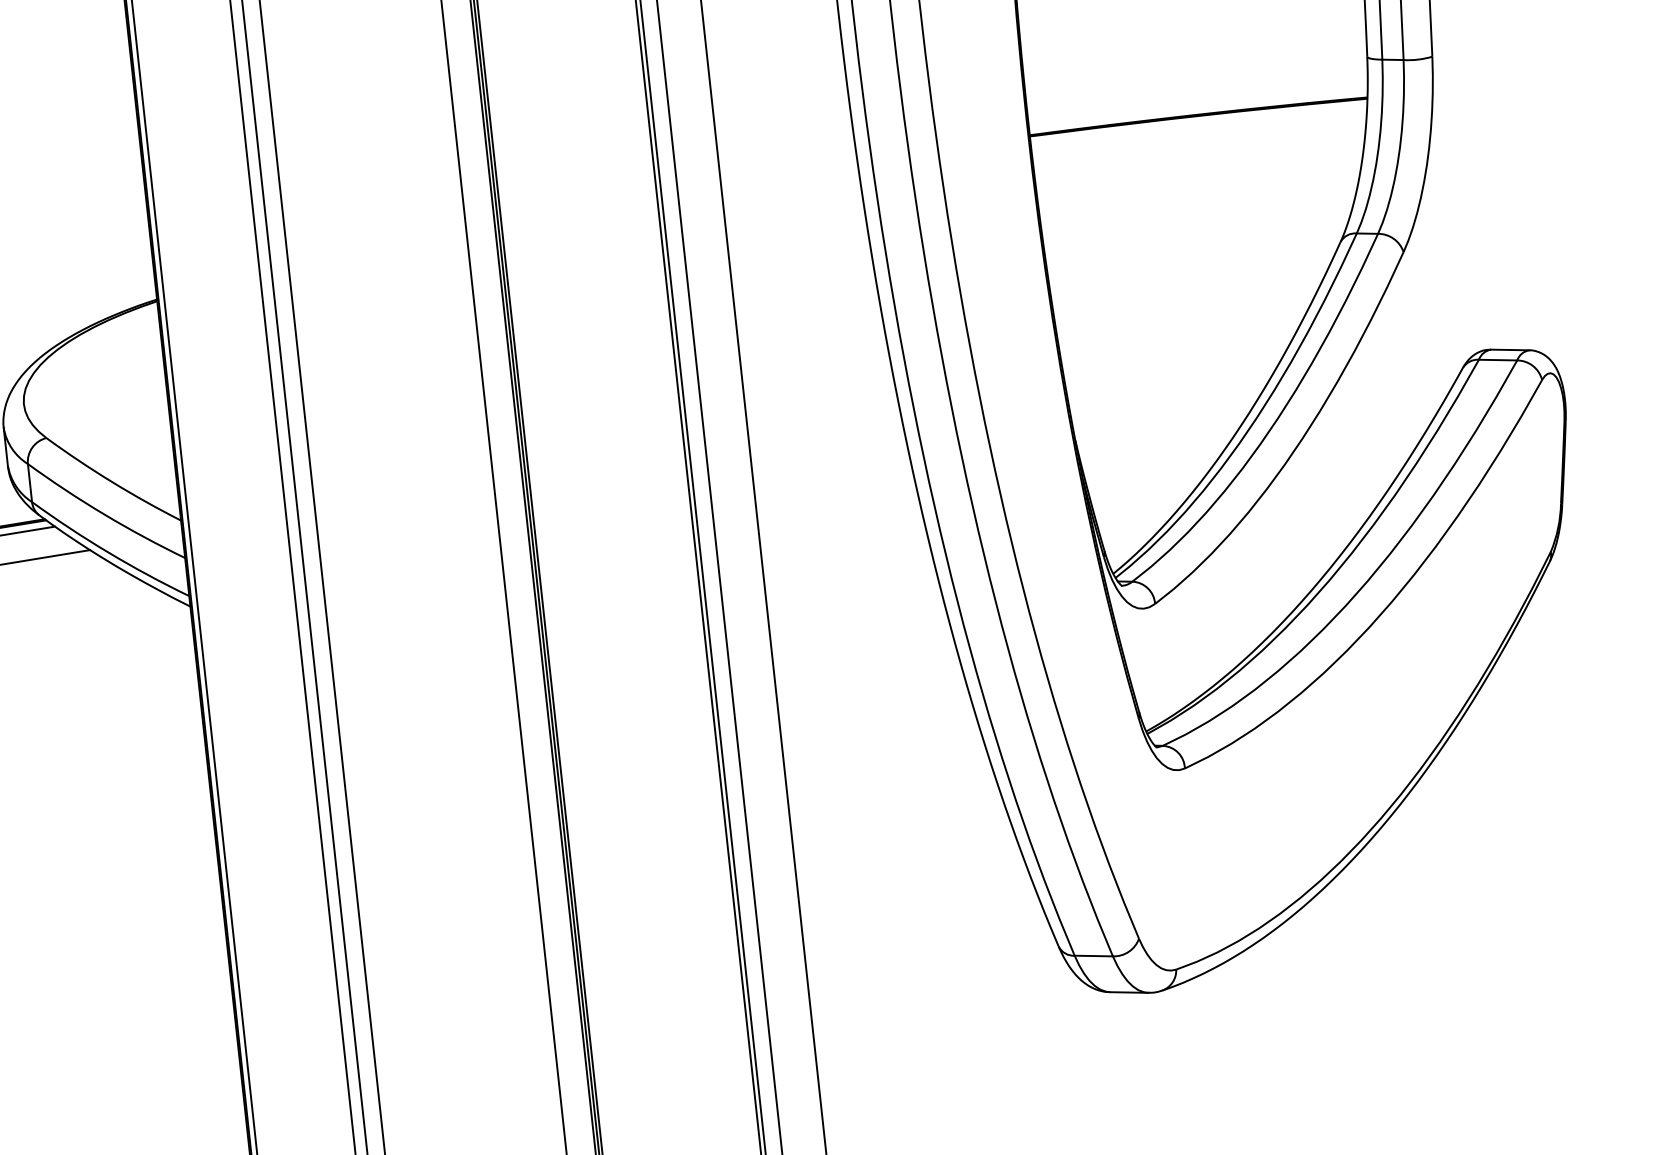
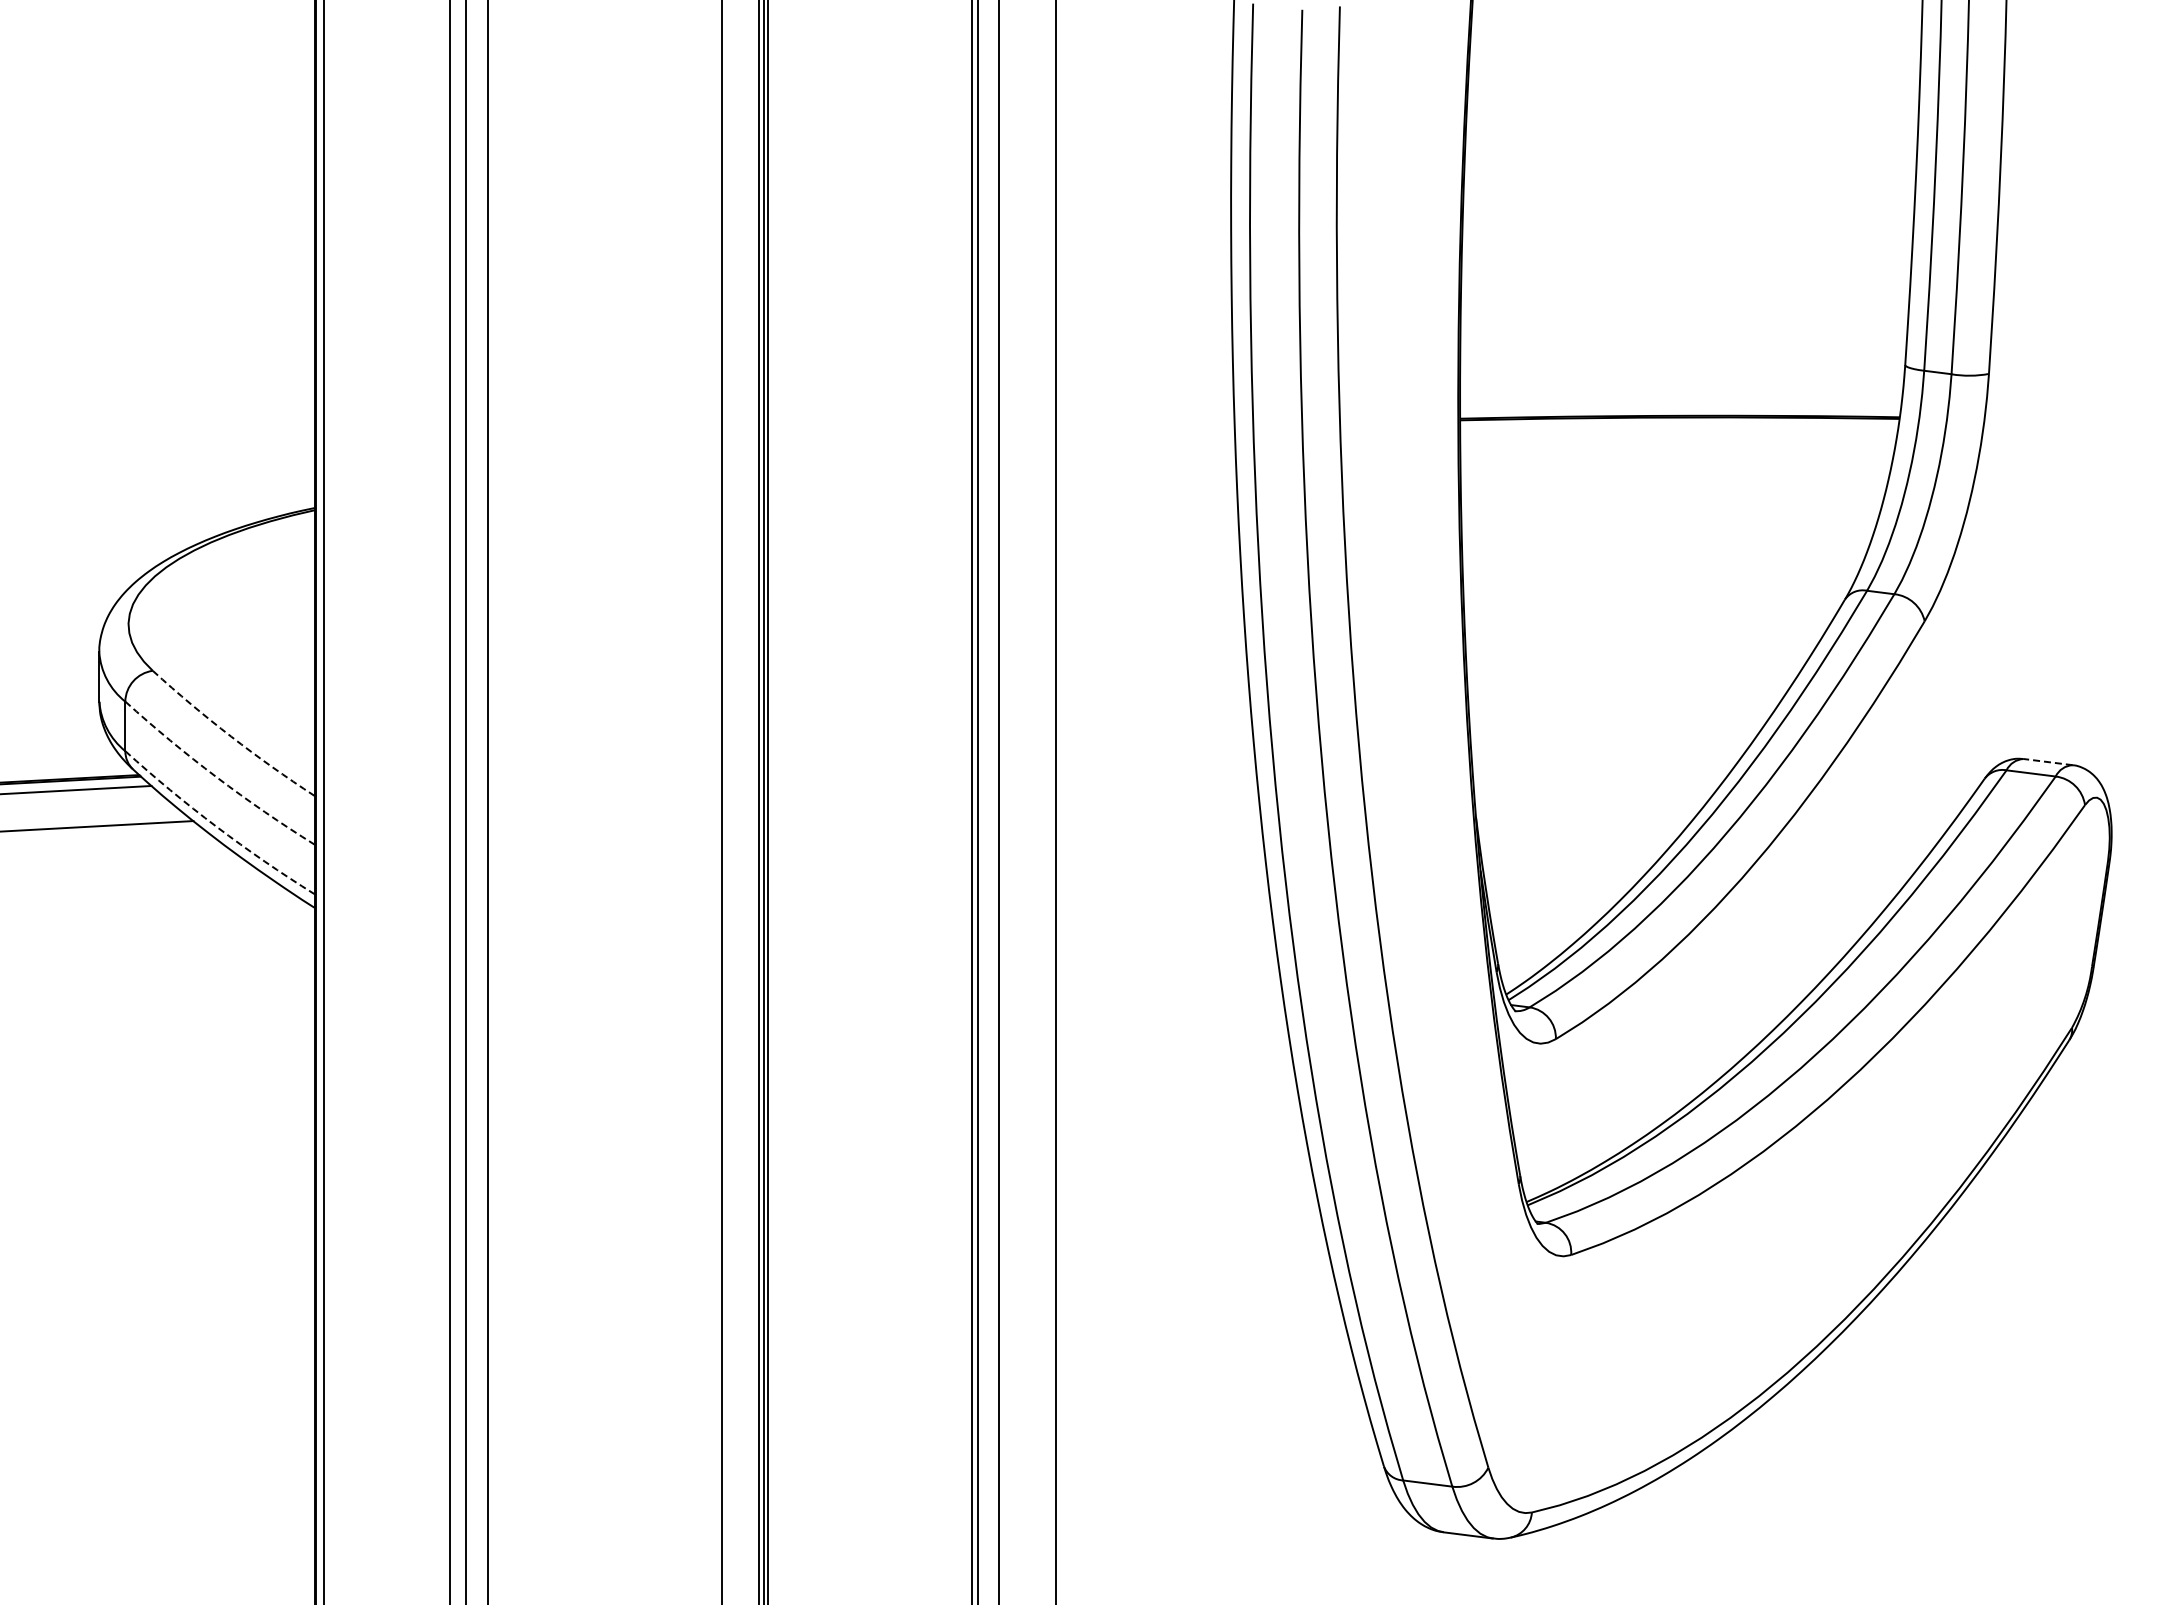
line: (1510, 350) -> (2048, 762), solid -> dashed
arc: (112, 481) -> (231, 736), solid -> dashed
arc: (104, 514) -> (216, 777), solid -> dashed
arc: (108, 552) -> (216, 826), solid -> dashed

